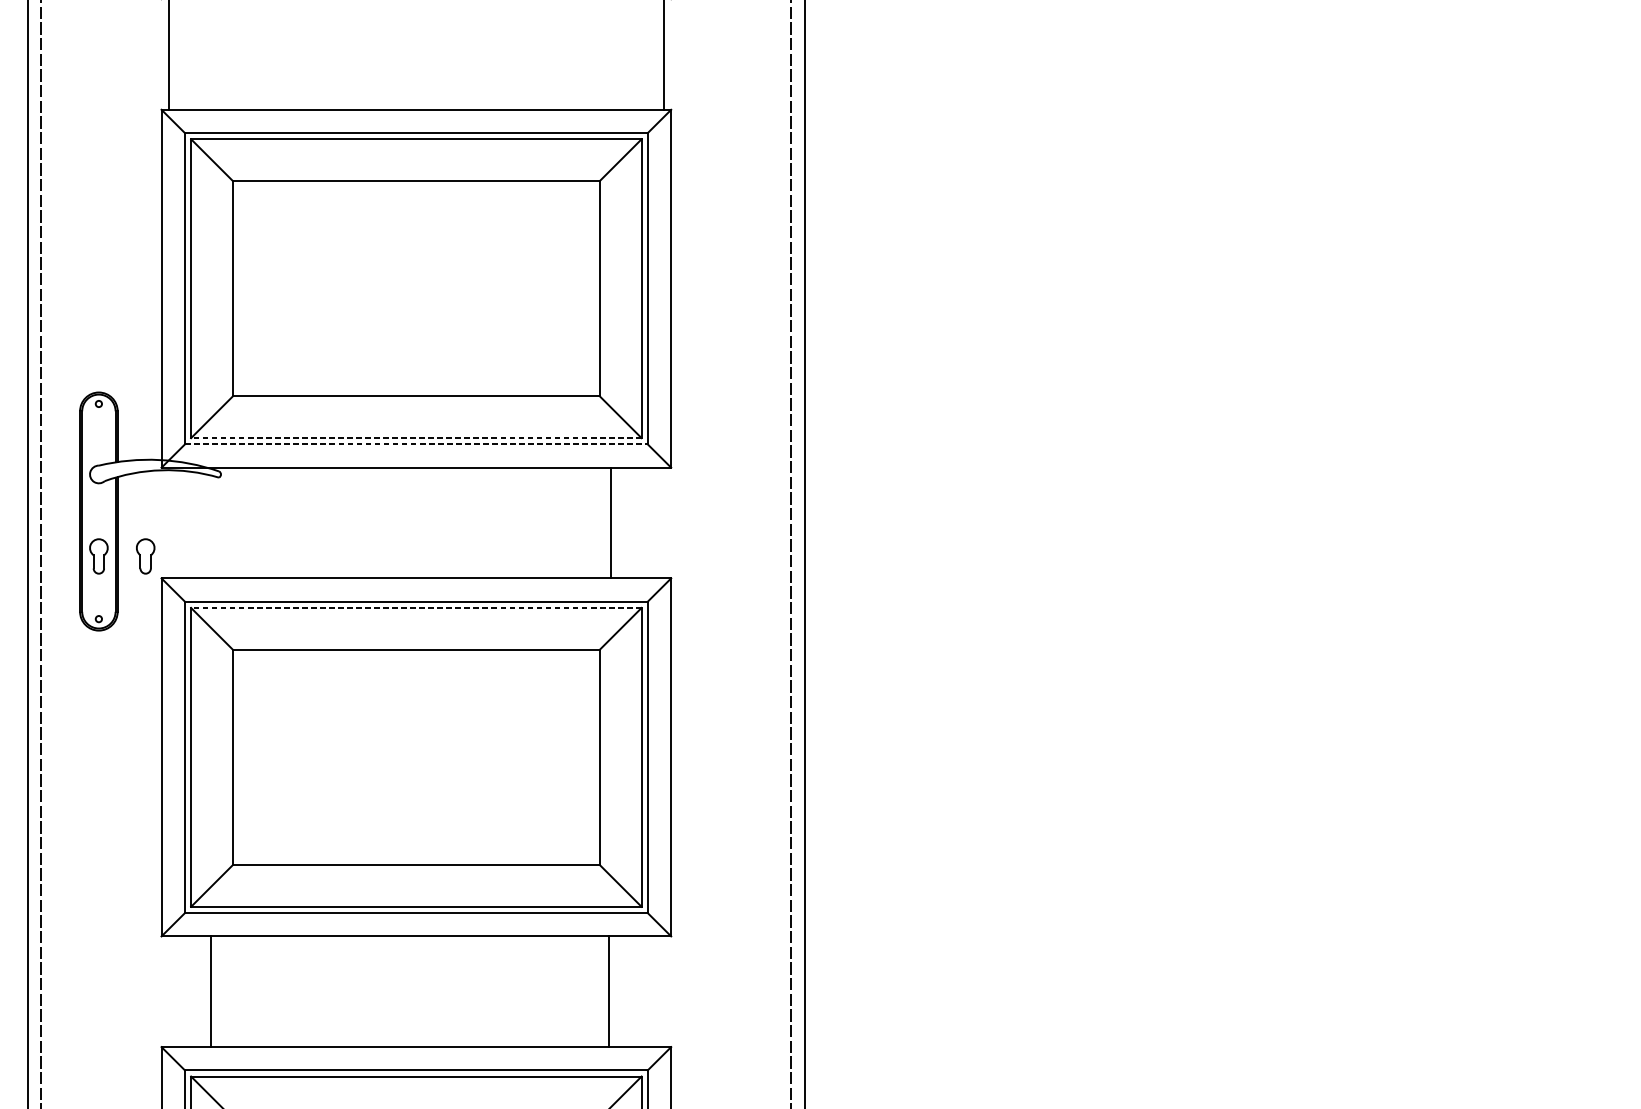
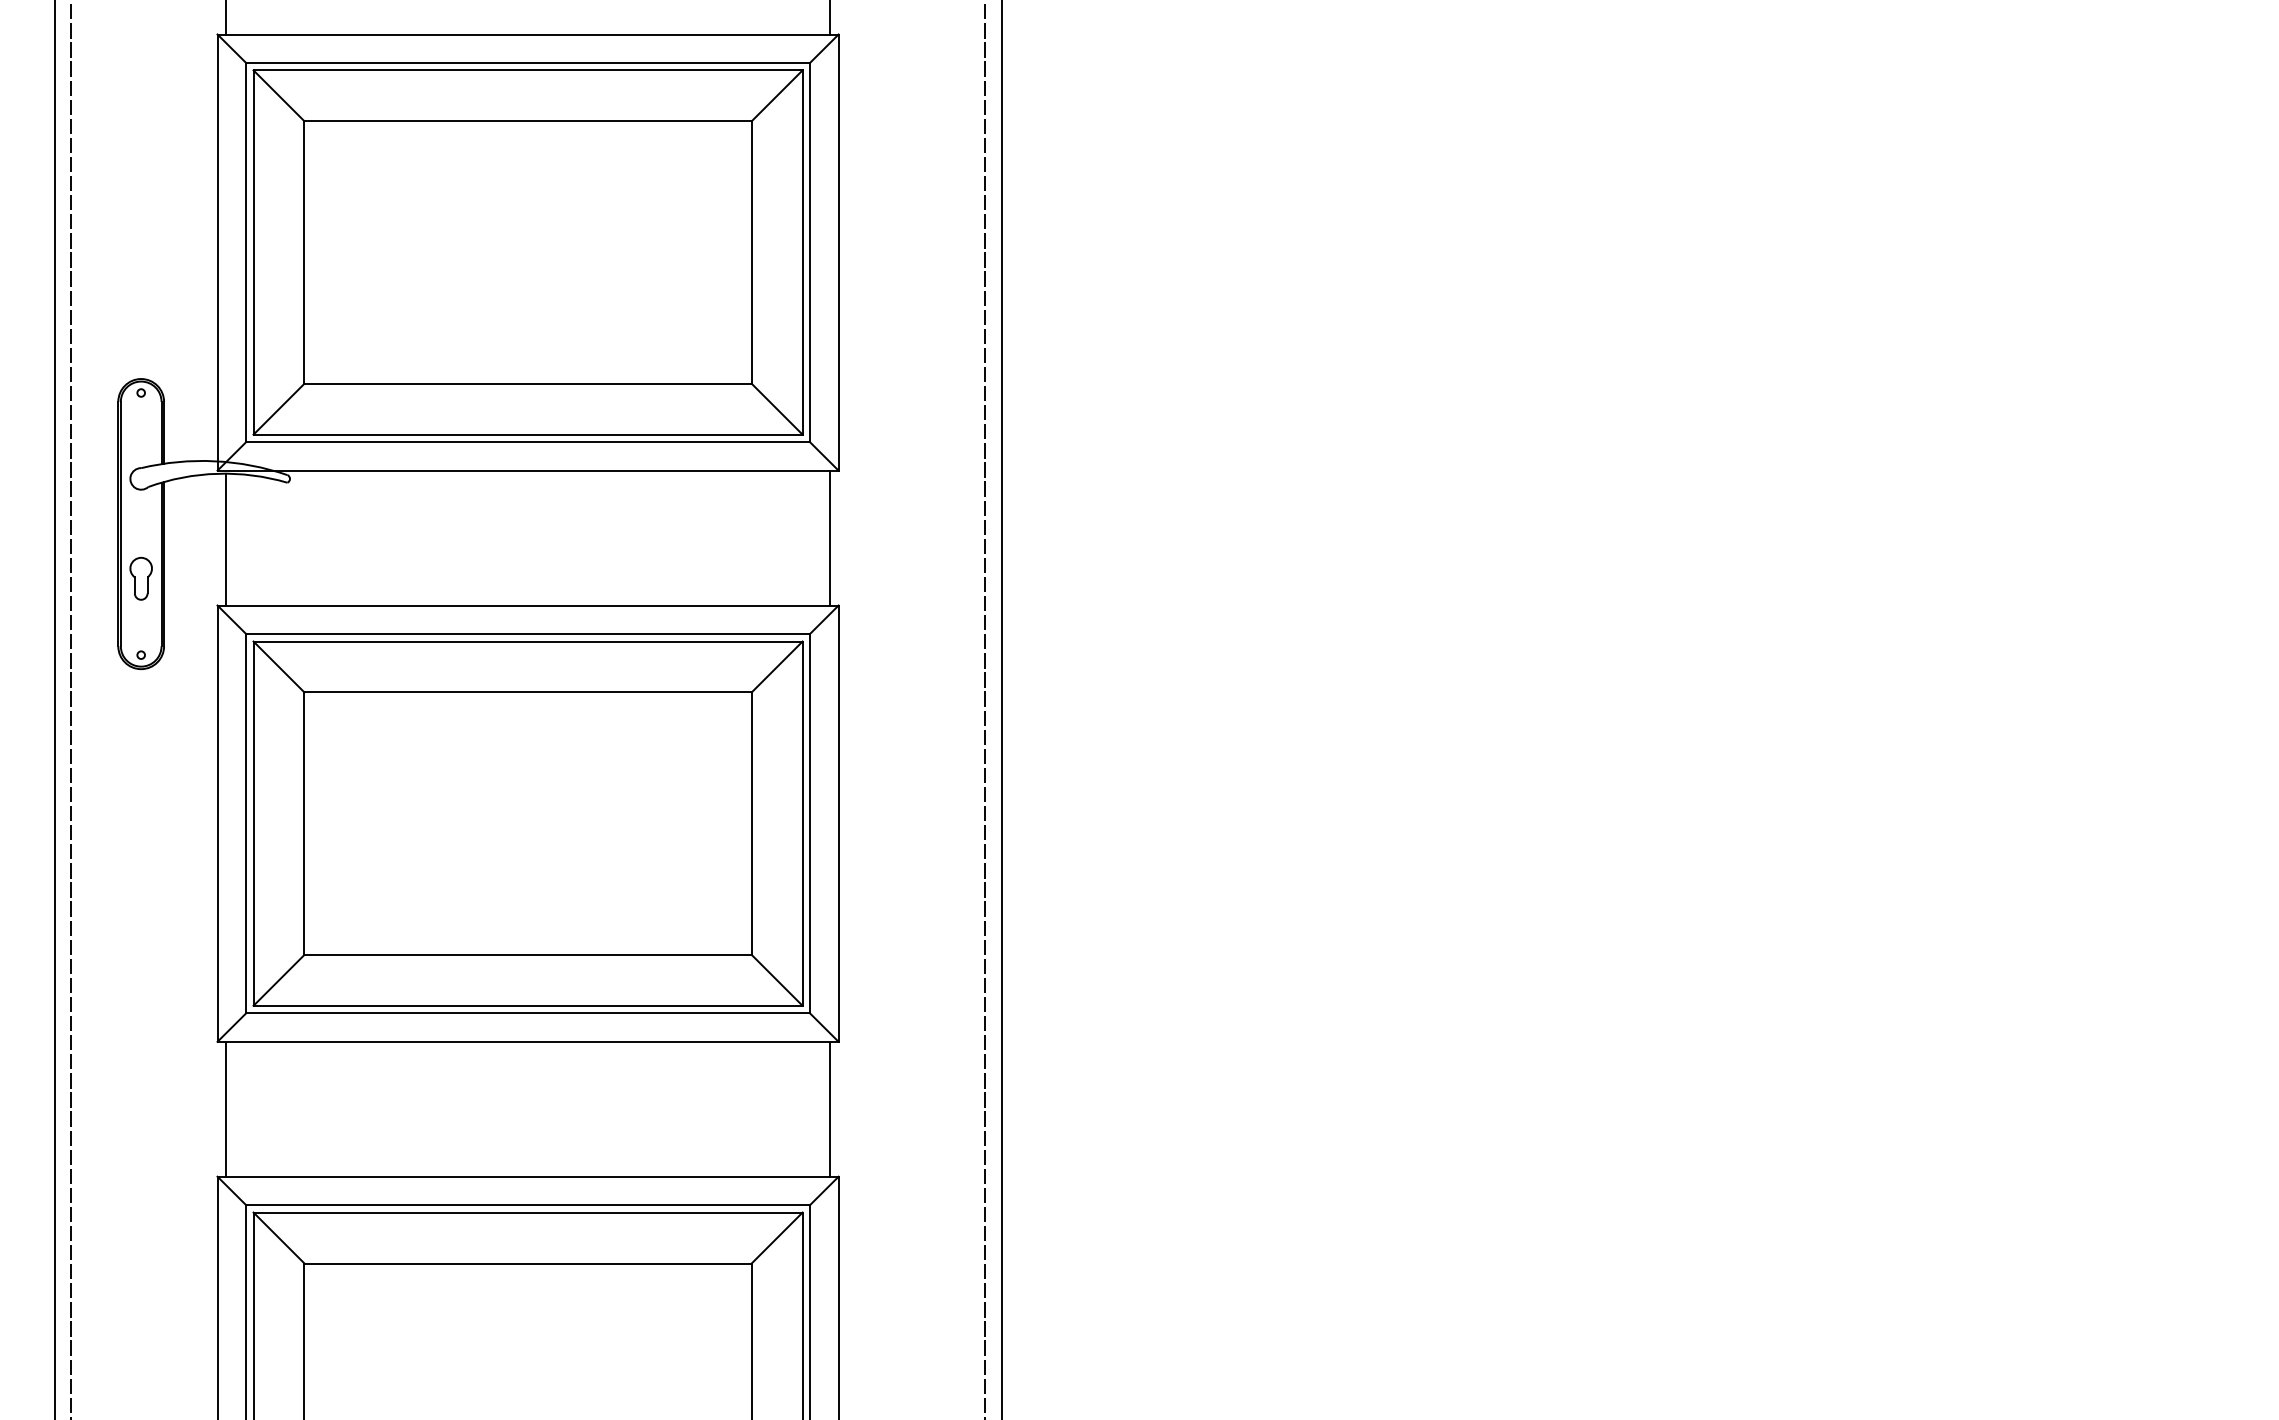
line: (416, 438) -> (528, 434), dashed -> solid
line: (416, 444) -> (528, 442), dashed -> solid
line: (610, 522) -> (829, 537), moved
line: (168, 524) -> (226, 539), added
part: (145, 556) -> (197, 578), removed
line: (416, 607) -> (528, 641), dashed -> solid
line: (210, 991) -> (226, 1108), moved
line: (608, 991) -> (829, 1108), moved

